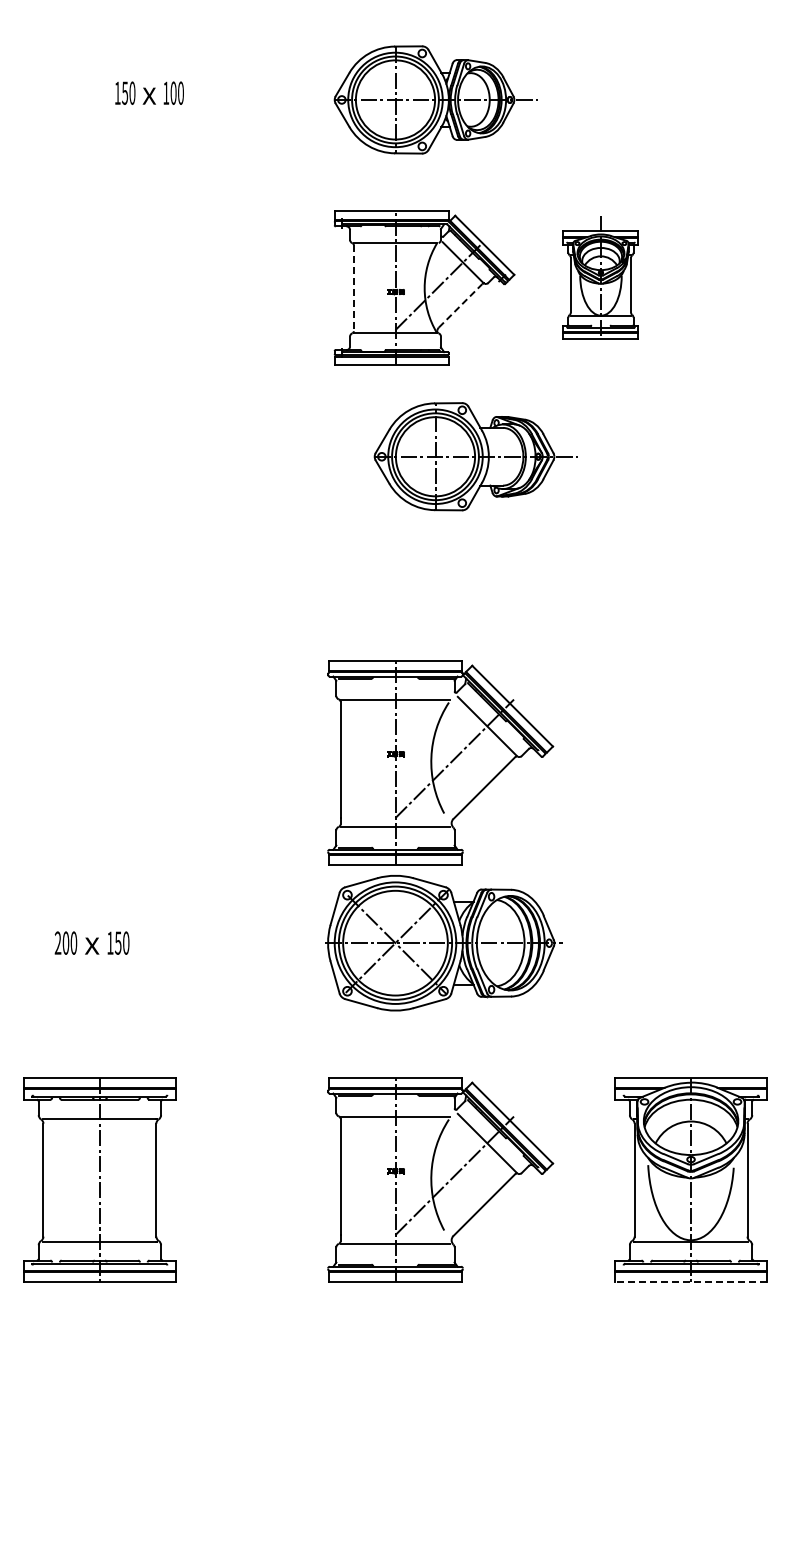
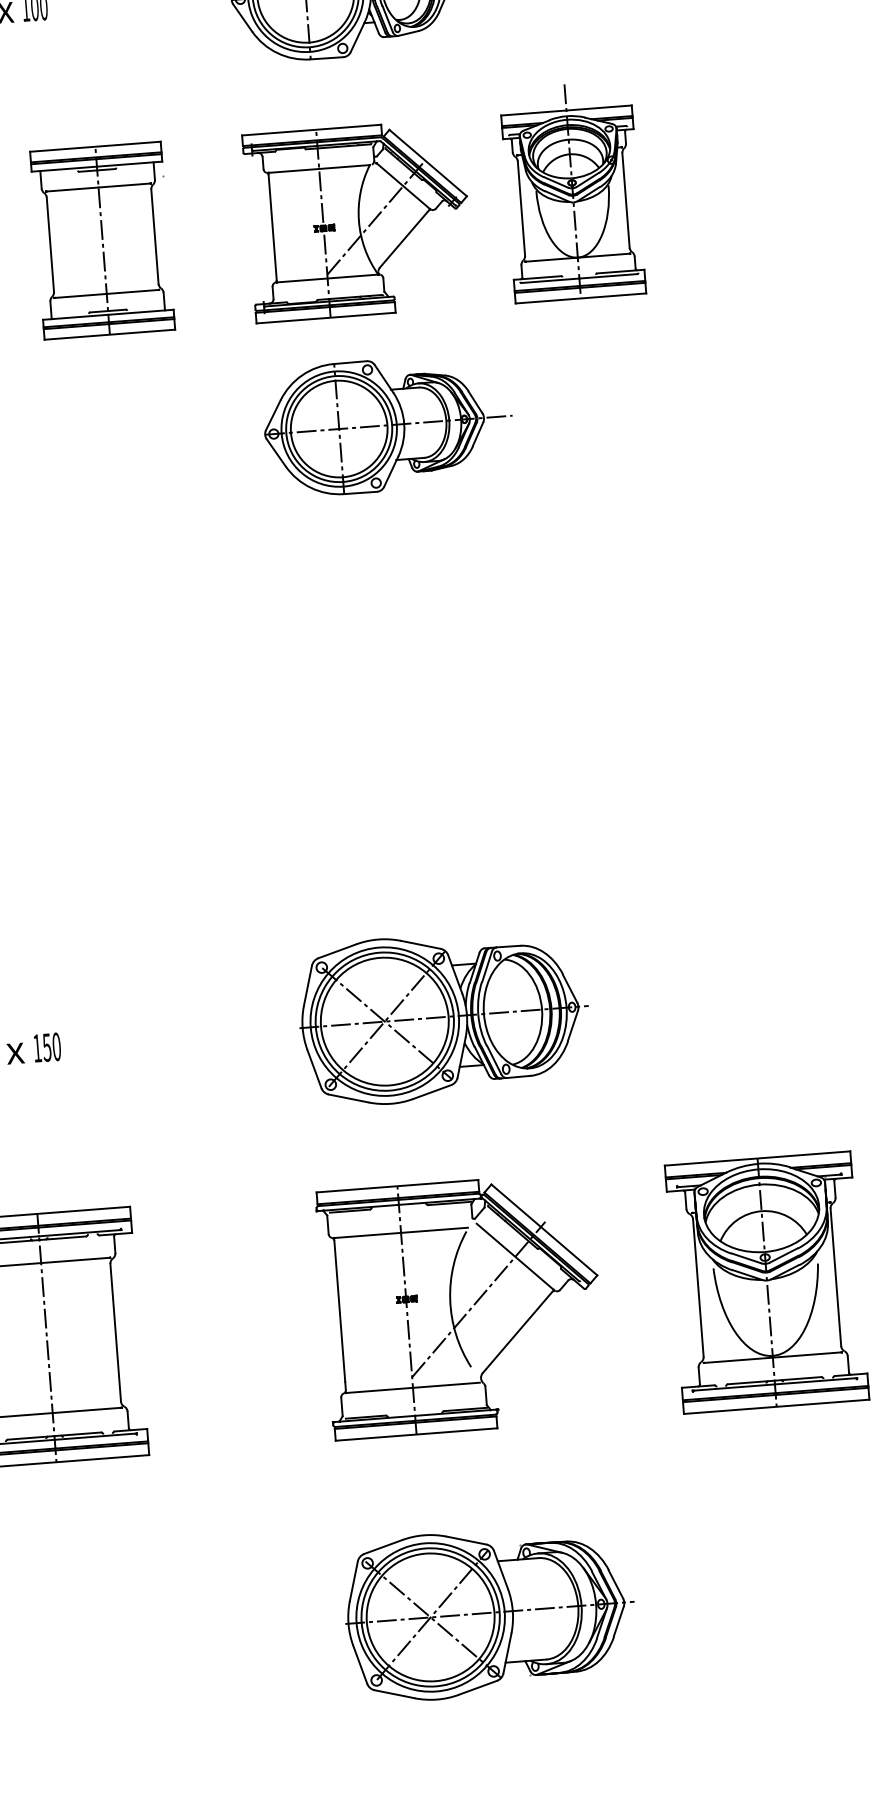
part: (600, 277) -> (572, 191), size x1.43
part: (214, 287) -> (102, 239), added
line: (353, 288) -> (272, 227), dashed -> solid
line: (460, 305) -> (404, 238), dashed -> solid
part: (475, 456) -> (387, 424), moved
part: (440, 762) -> (422, 797), removed
line: (690, 1282) -> (776, 1407), dashed -> solid
part: (443, 1432) -> (489, 1613), added

